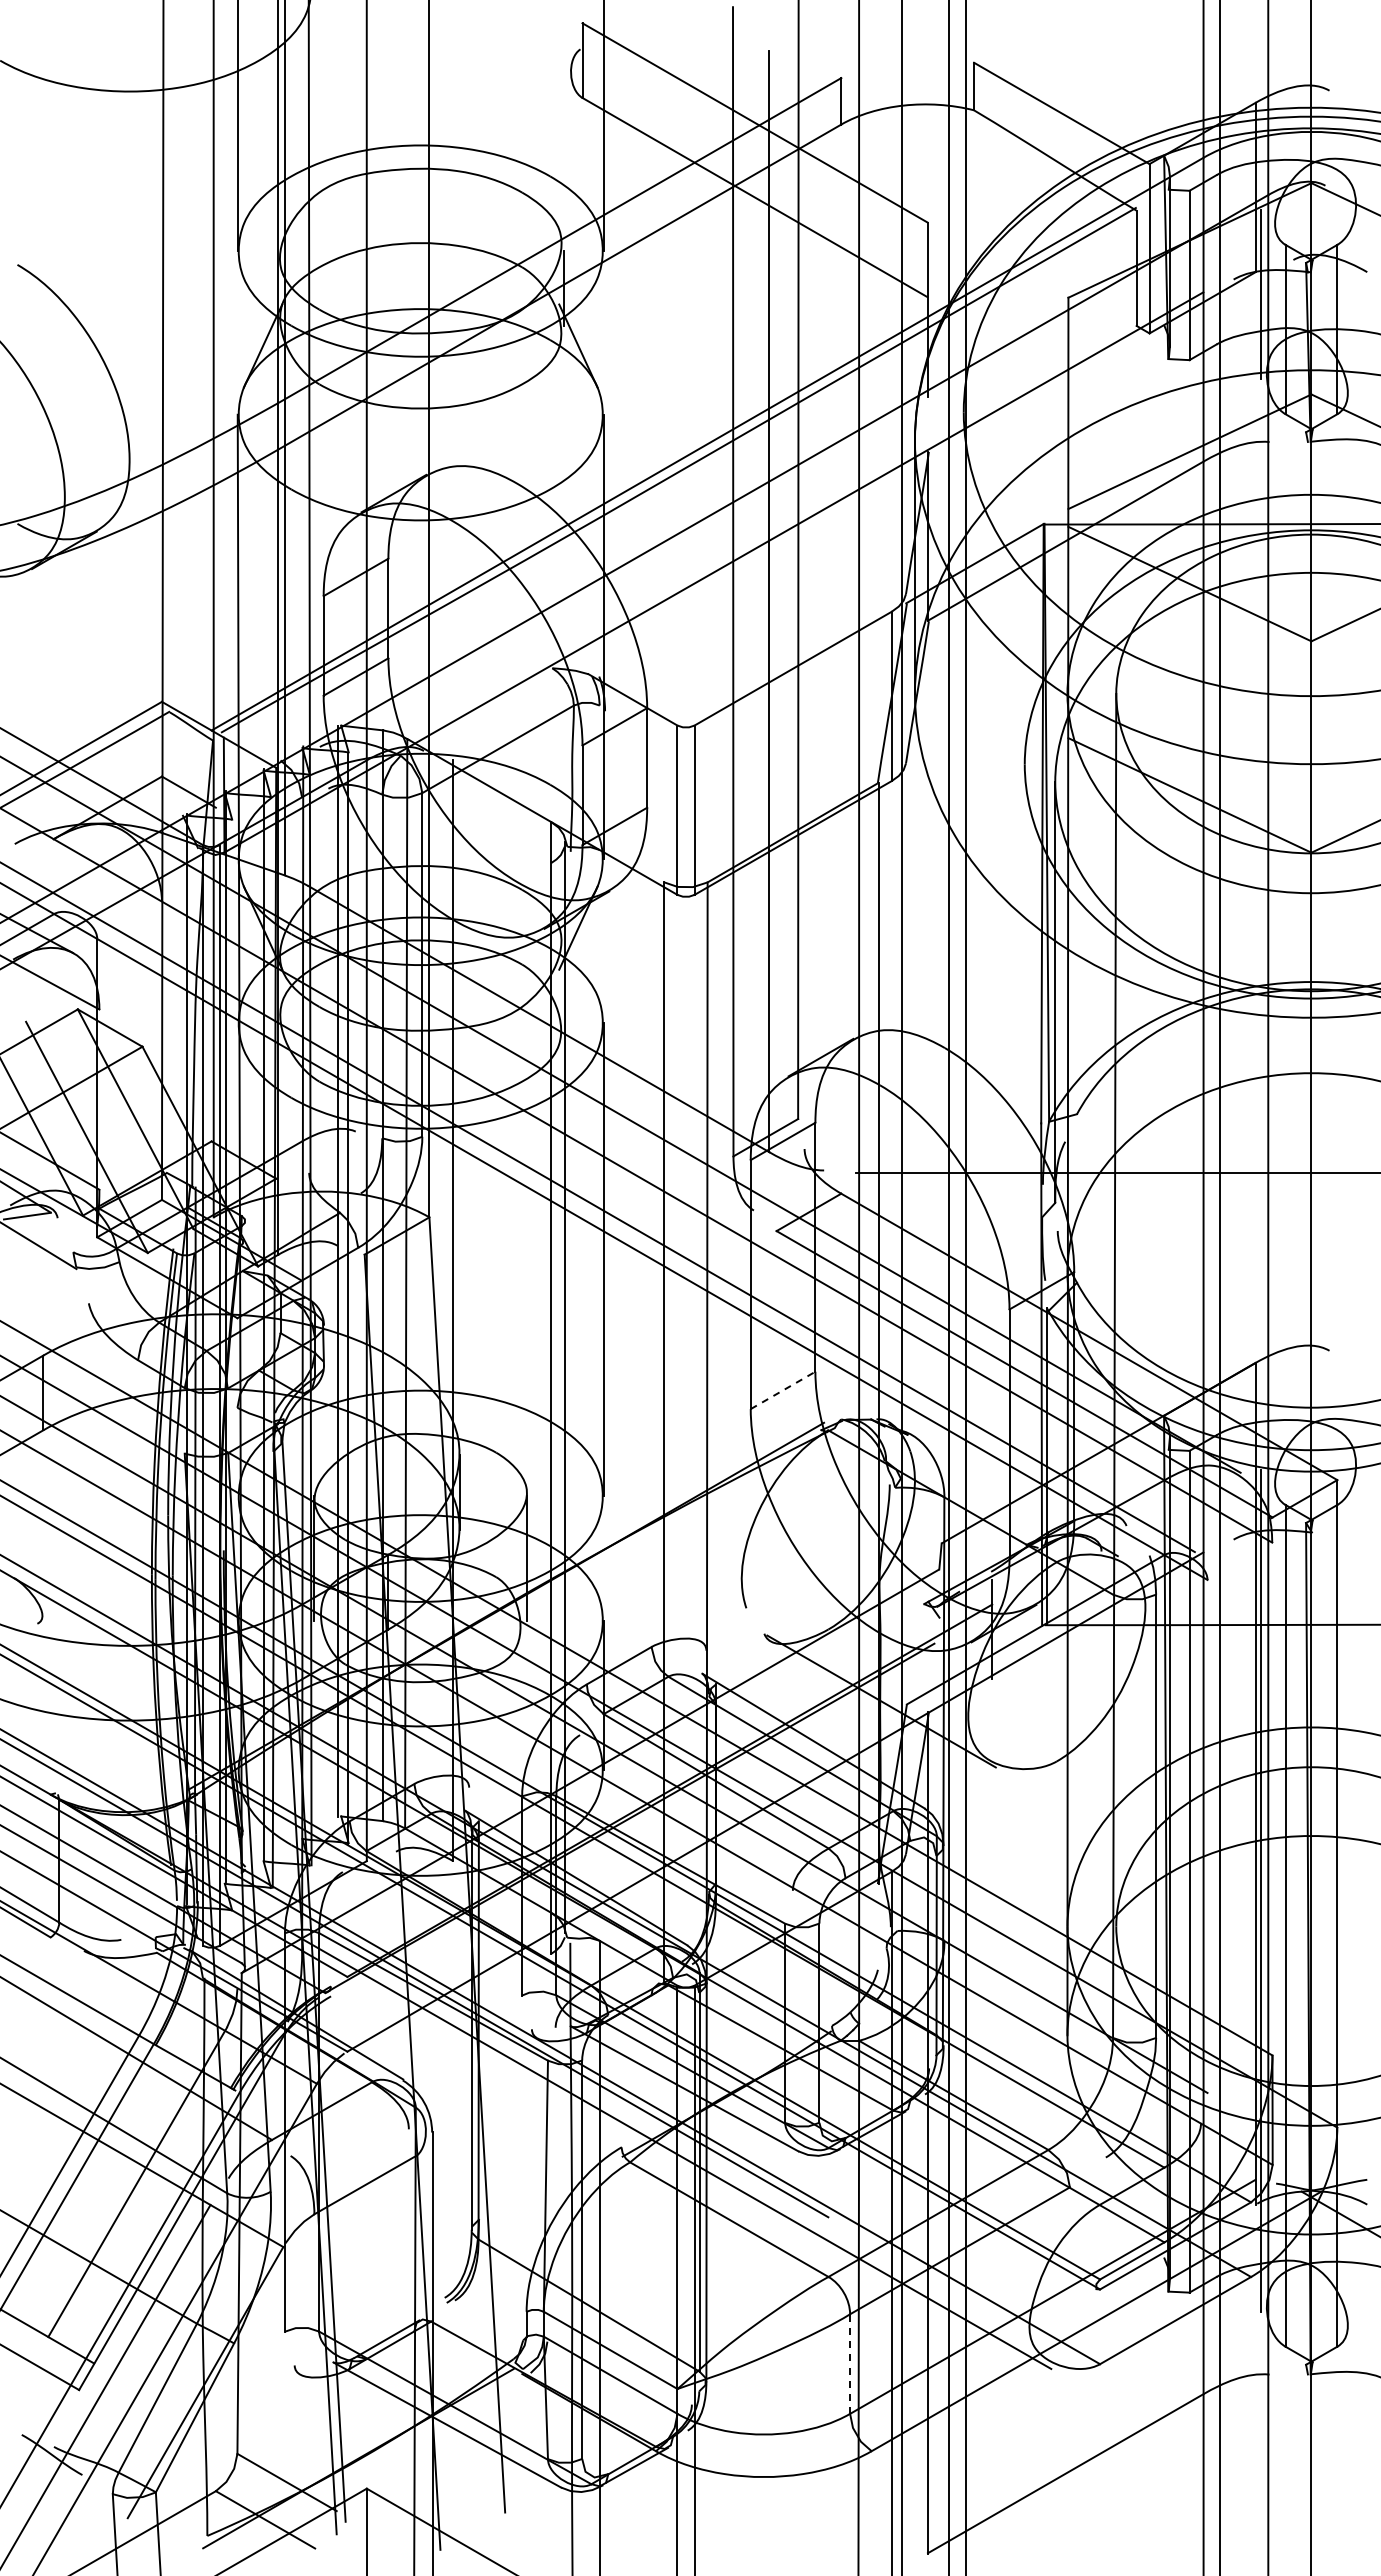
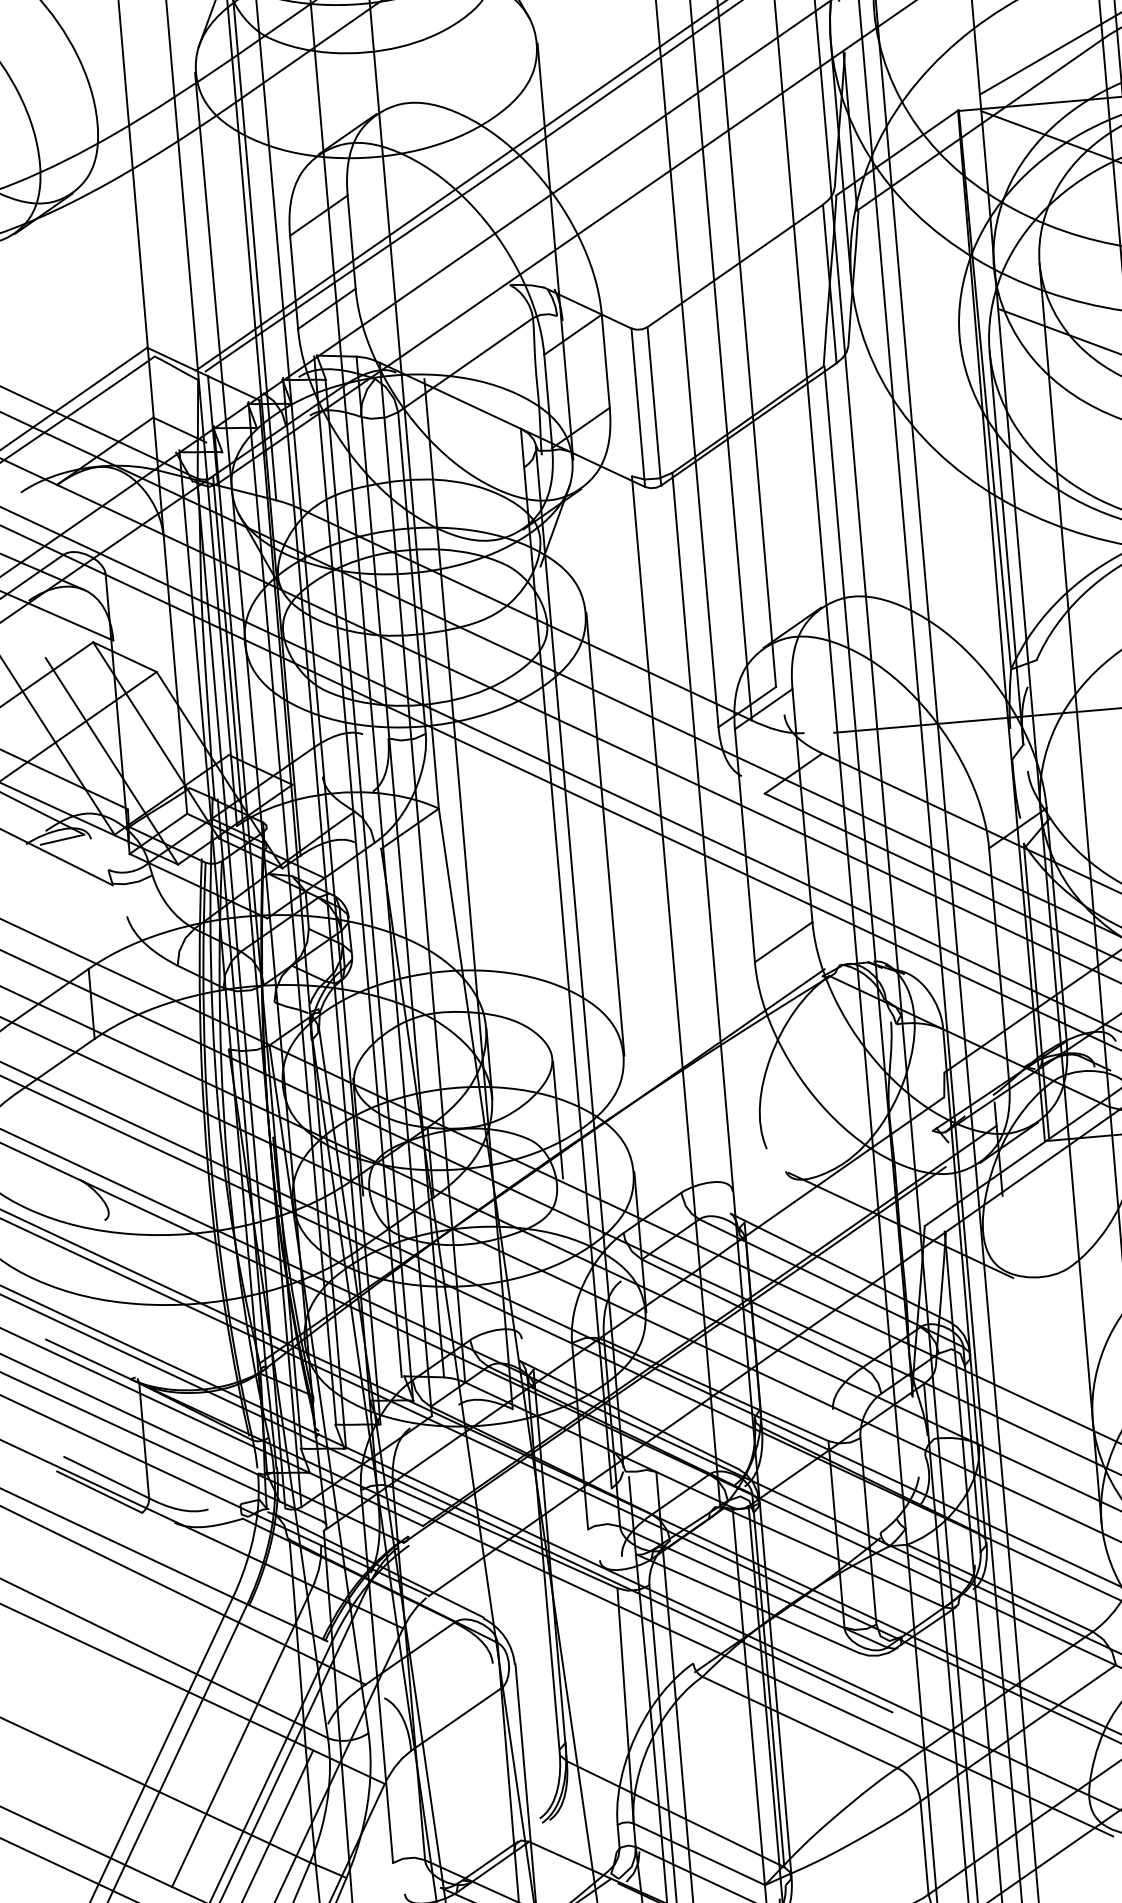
line: (783, 1390) -> (784, 942), dashed -> solid
line: (850, 2364) -> (924, 1848), dashed -> solid

